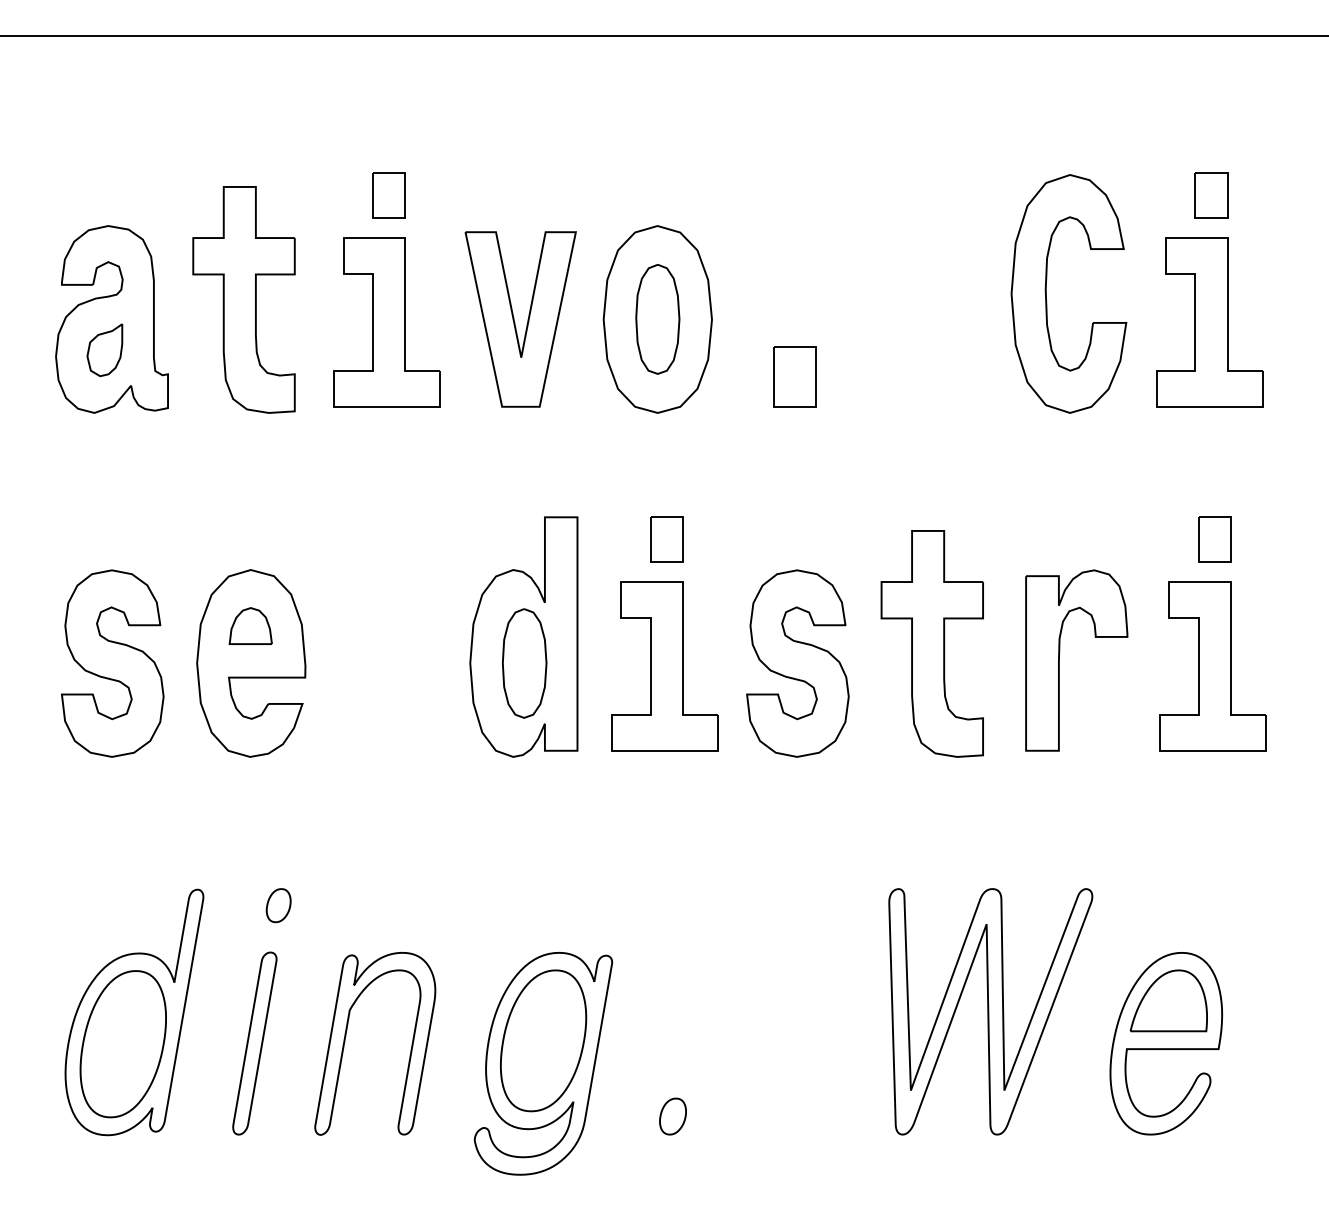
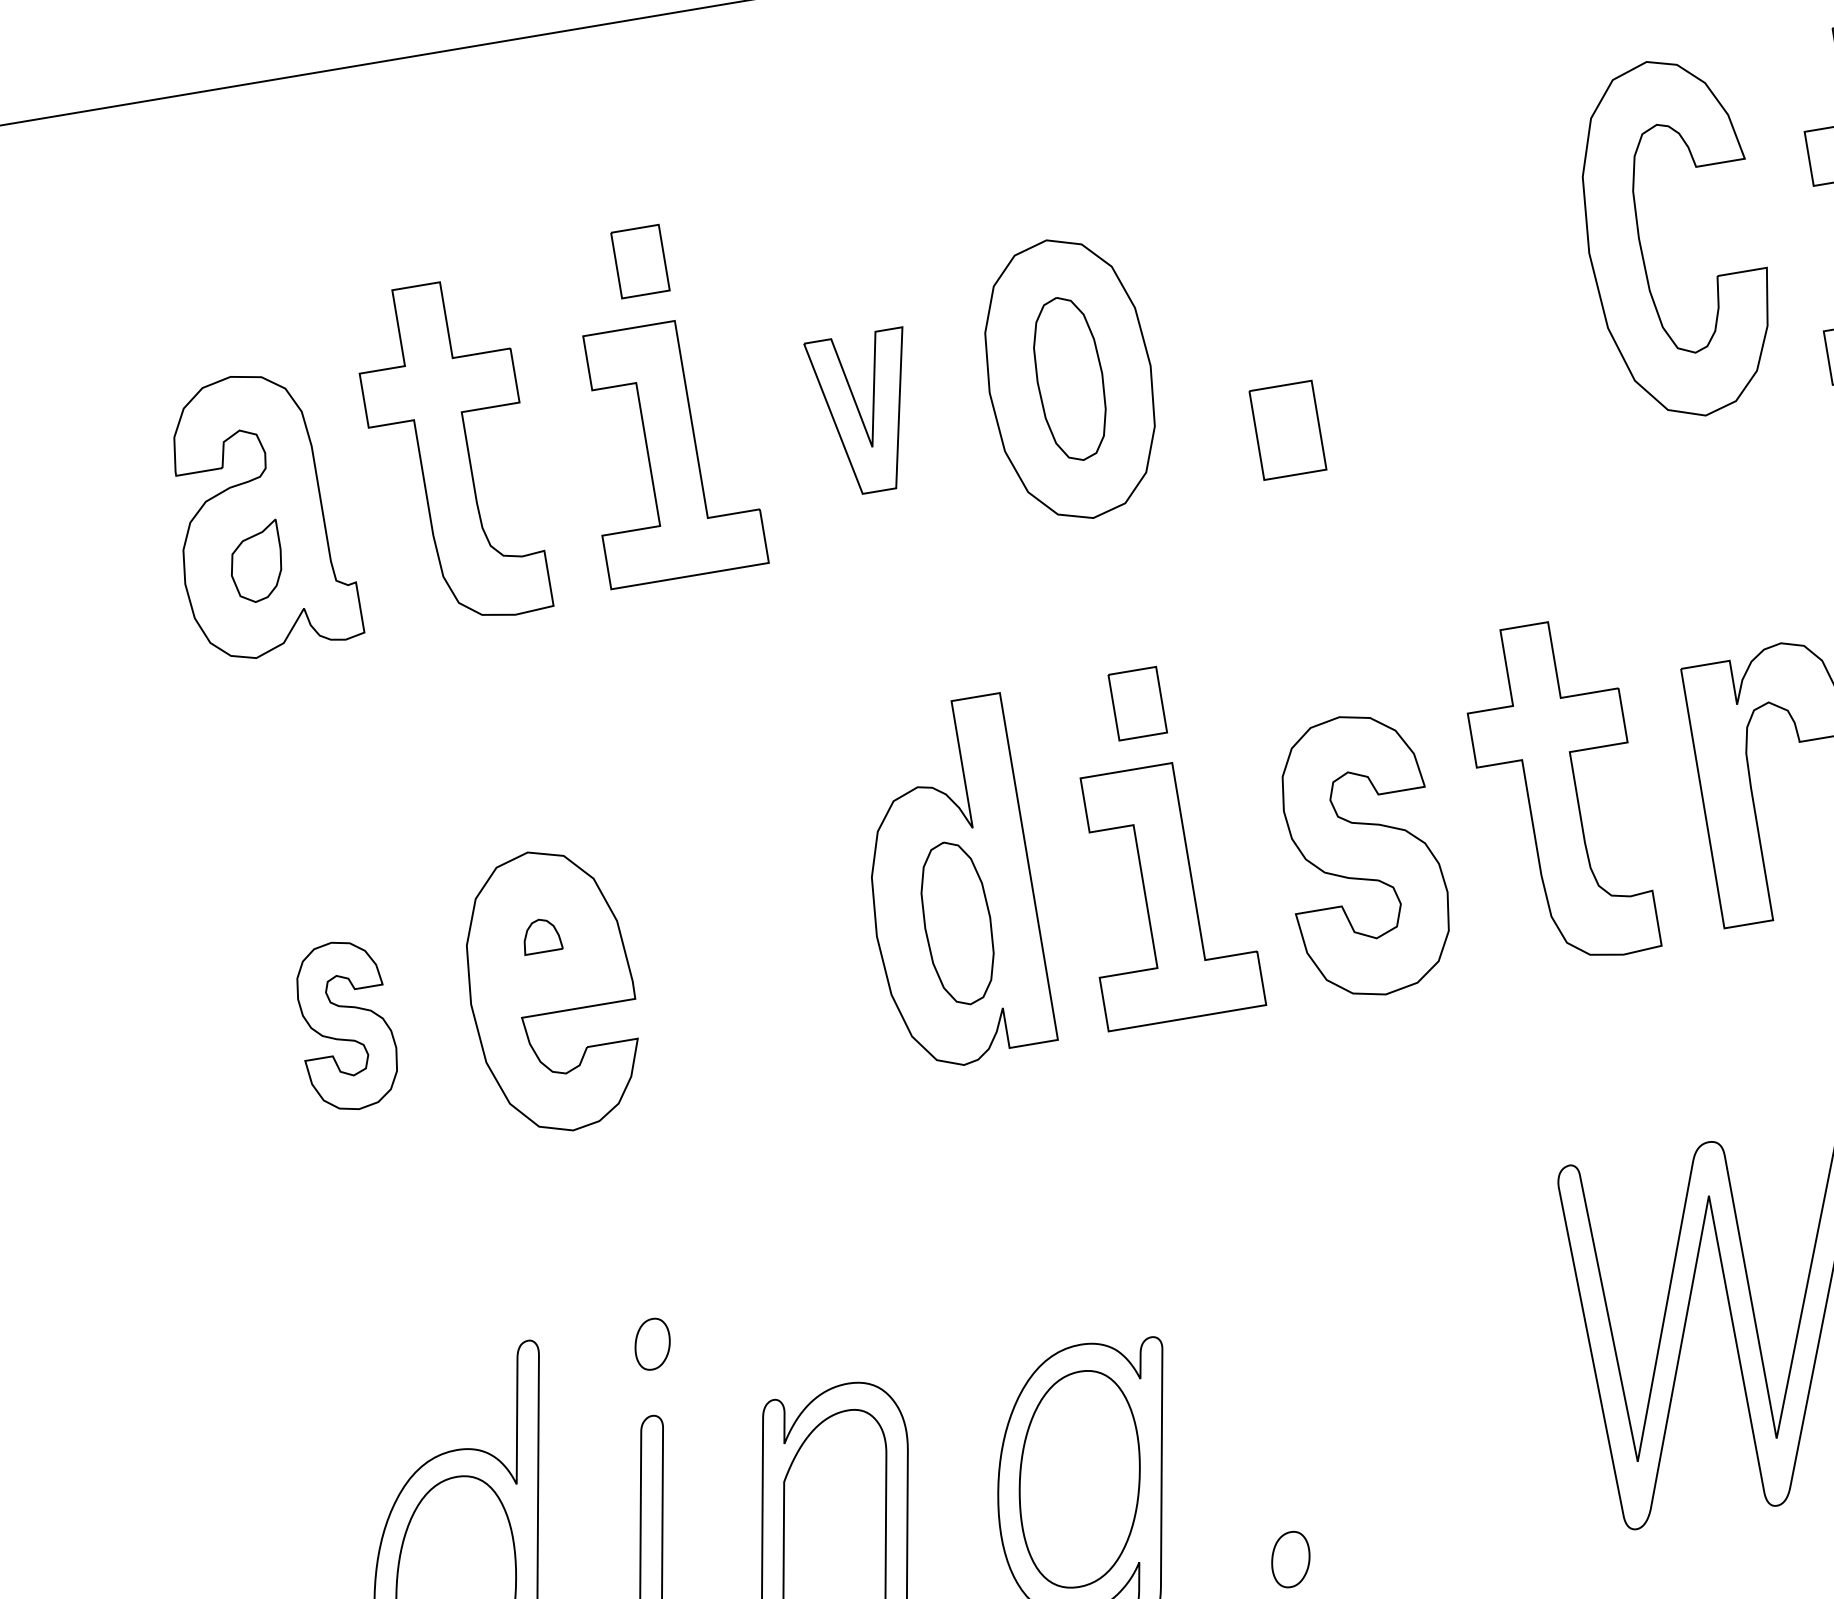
part: (520, 319) -> (866, 413), size x0.6
part: (250, 625) -> (541, 935), size x0.6
part: (112, 663) -> (345, 1025), size x0.6

